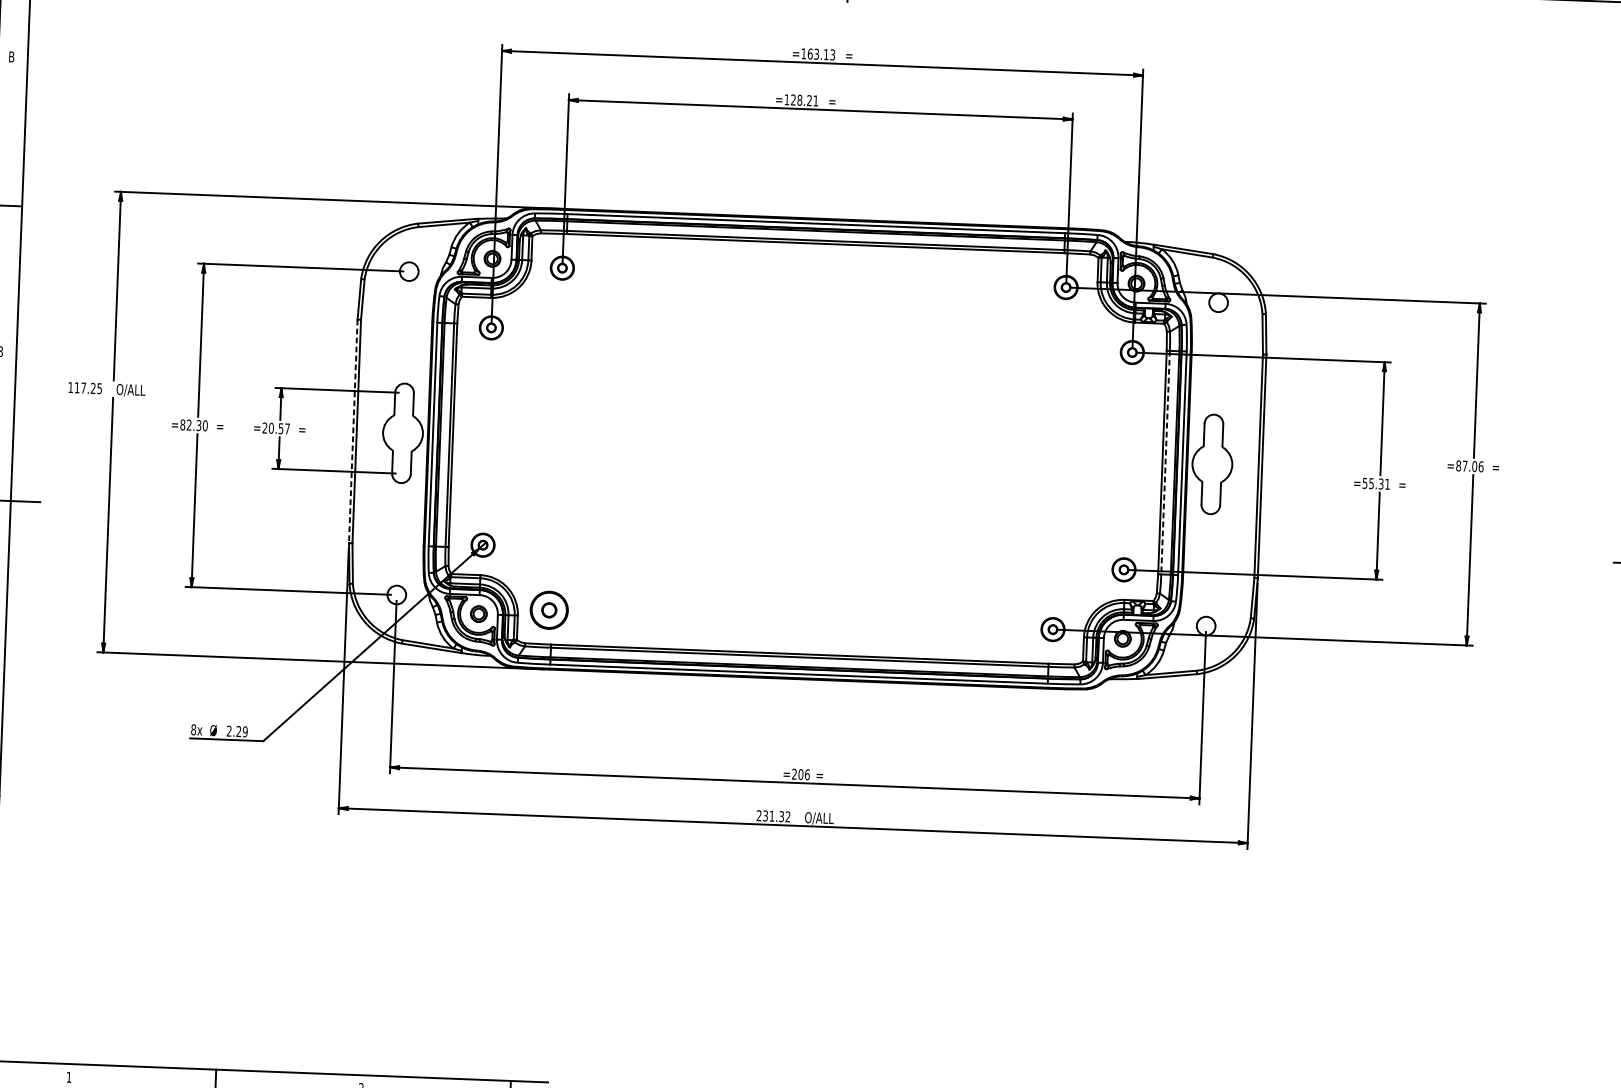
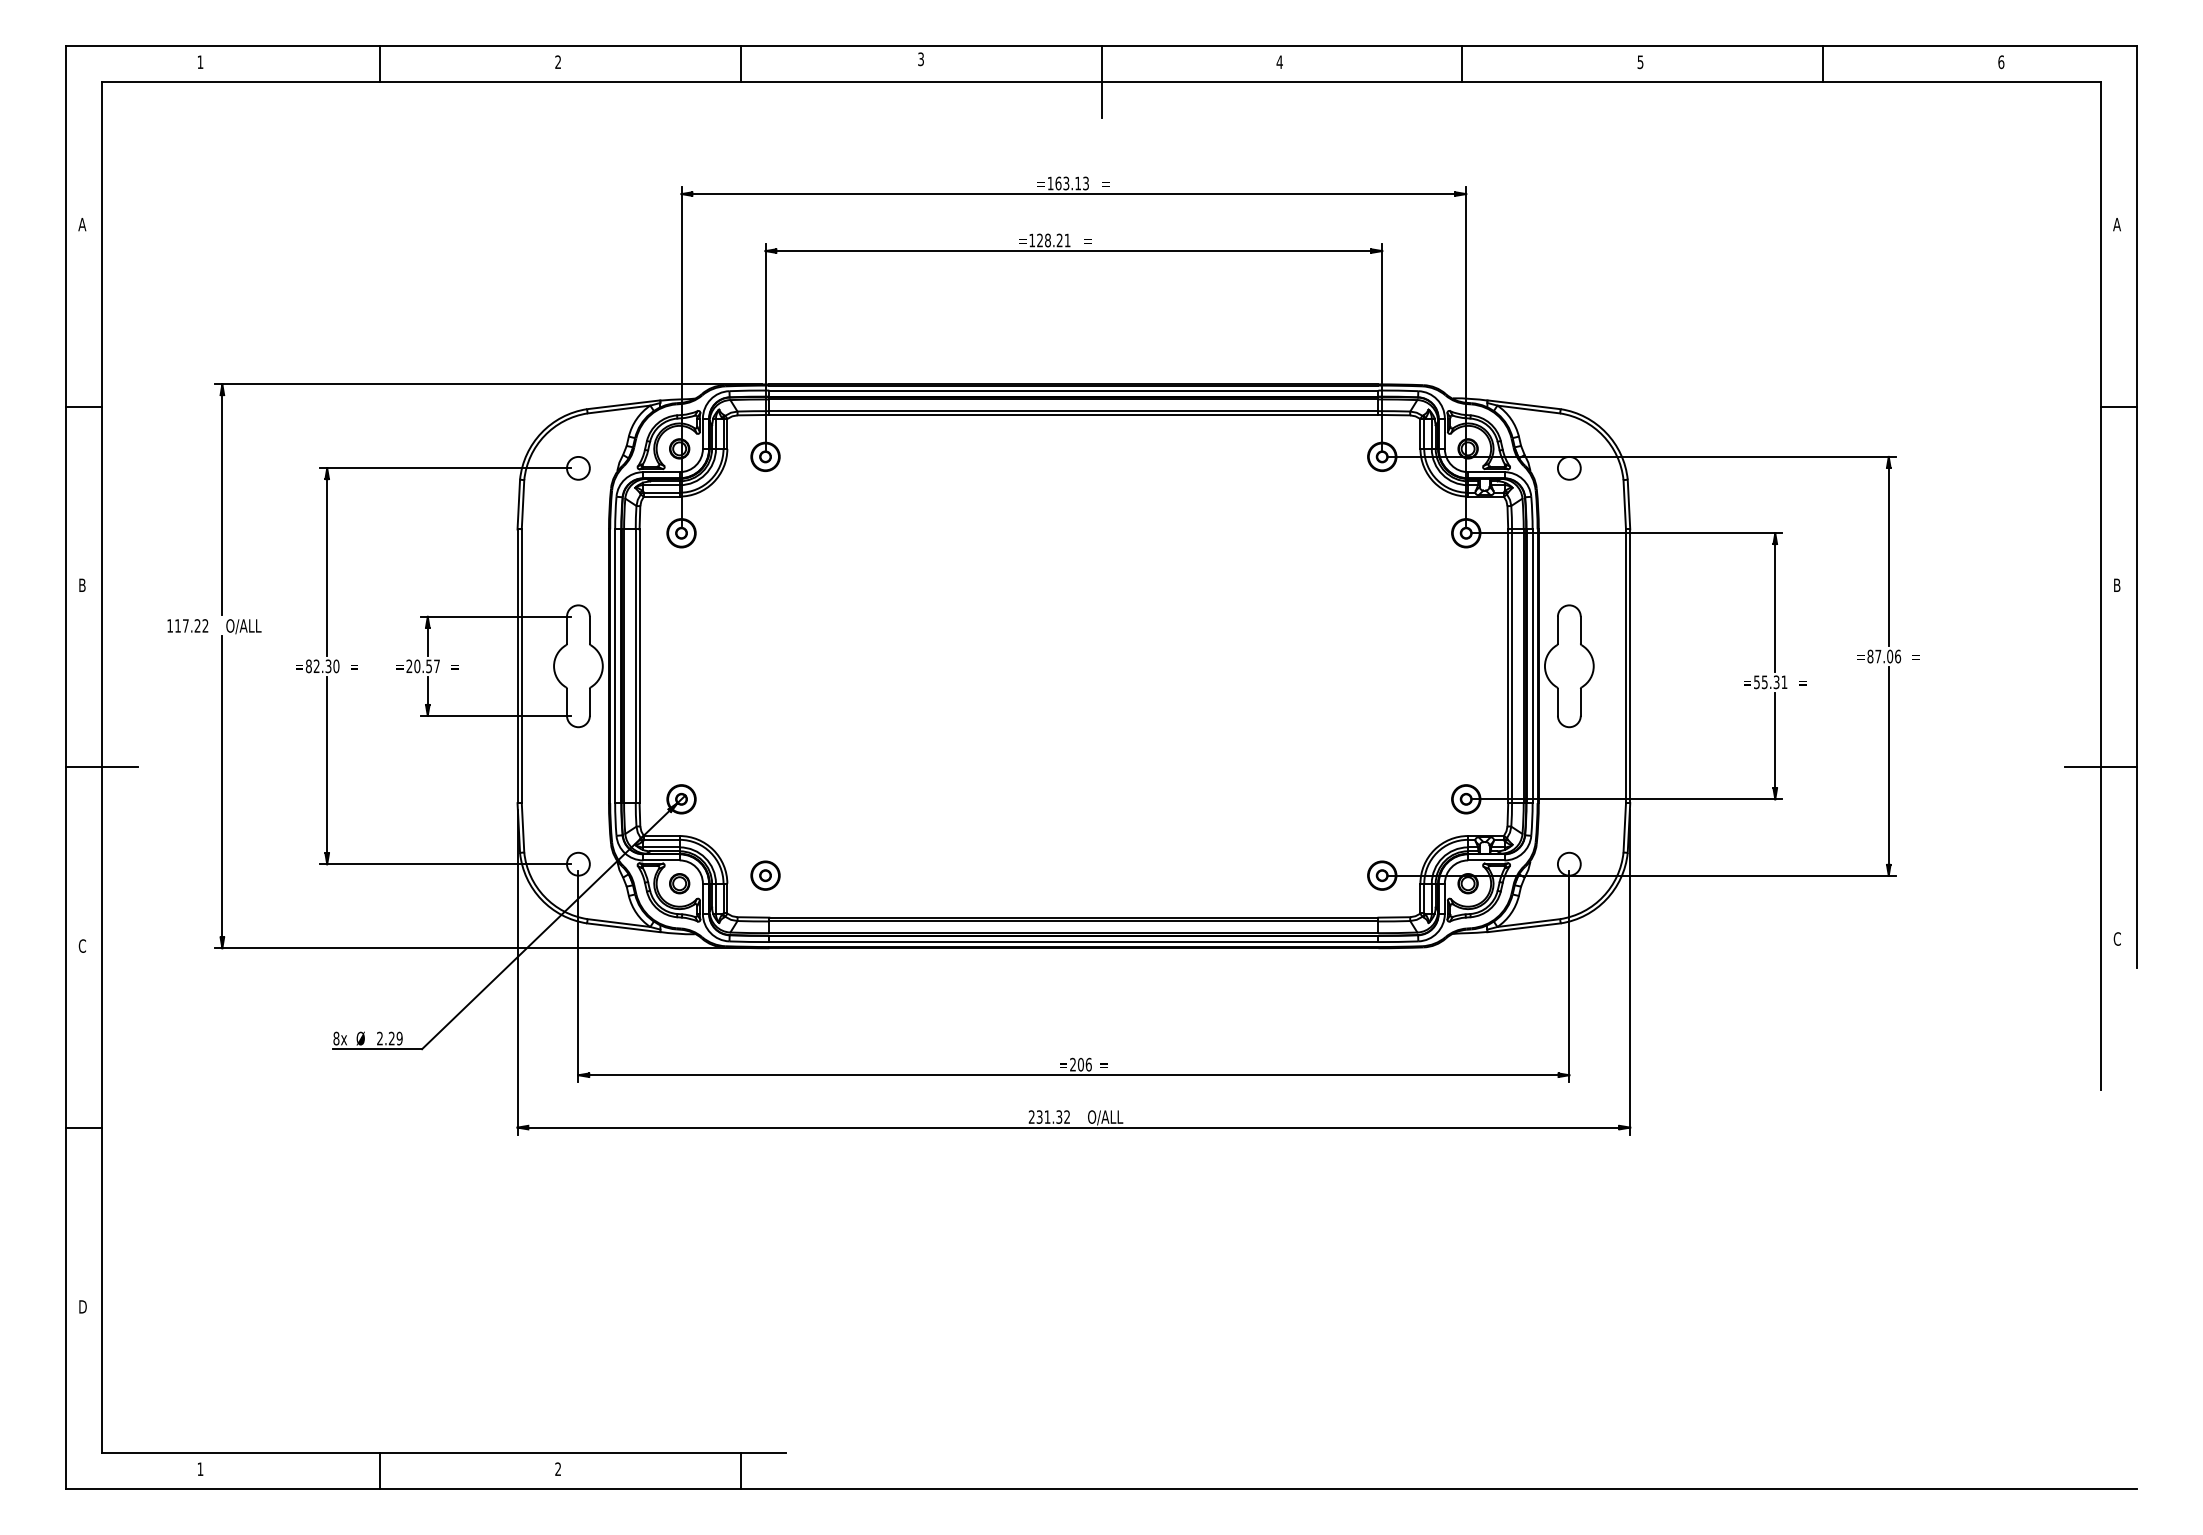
text: (11, 56) -> (82, 224), B -> A
text: (99, 388) -> (205, 625), 117.25 -> 117.22
line: (353, 431) -> (517, 666), dashed -> solid
line: (1165, 462) -> (1512, 666), dashed -> solid
part: (549, 610) -> (765, 875), size x0.62

